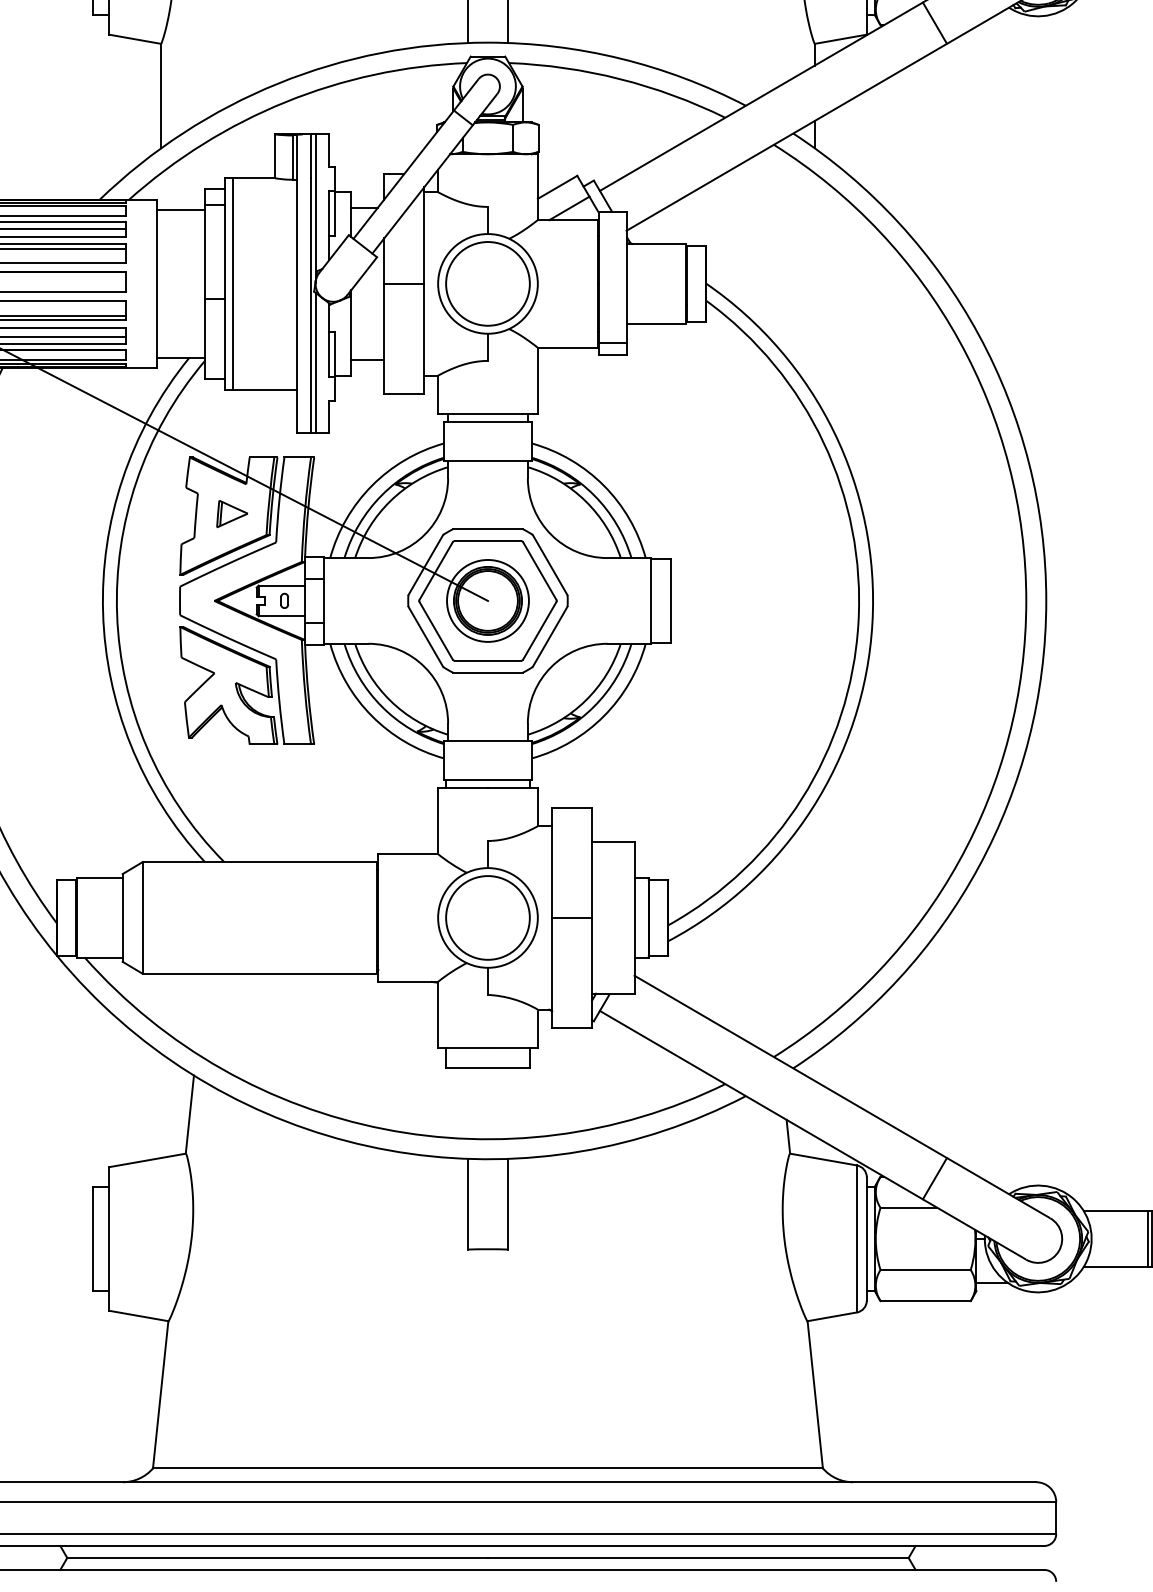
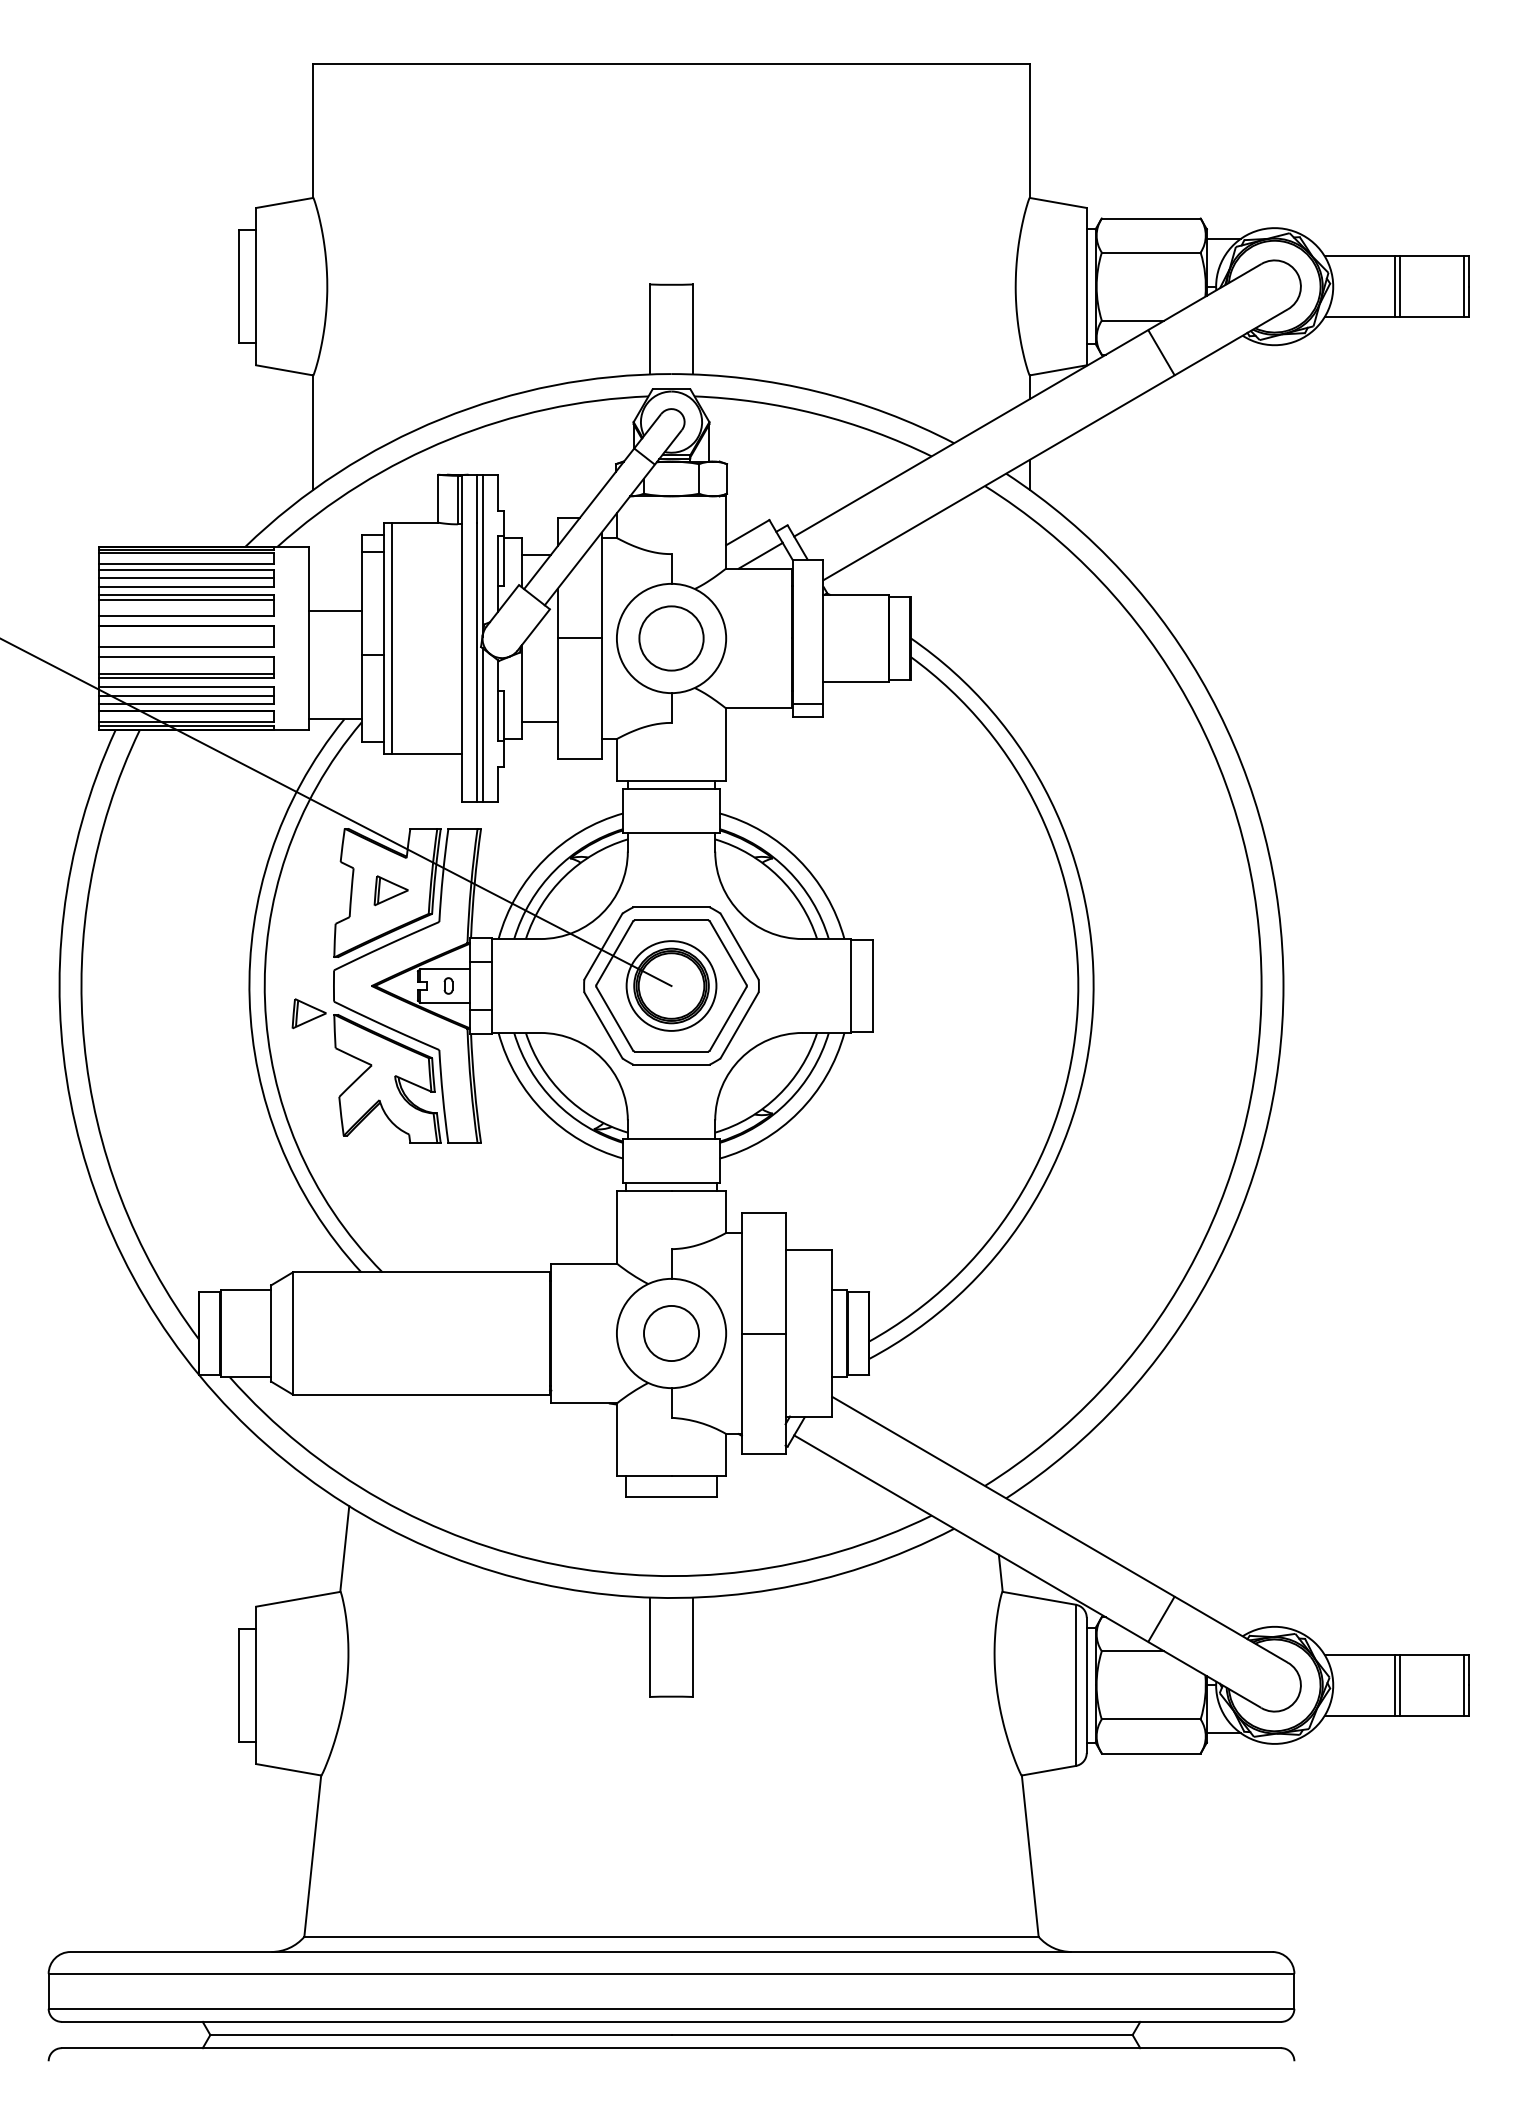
line: (181, 210) -> (335, 610), moved
circle: (487, 283) -> (671, 638), size x0.7
part: (156, 626) -> (308, 1013), added
circle: (487, 917) -> (671, 1333), size x0.6

